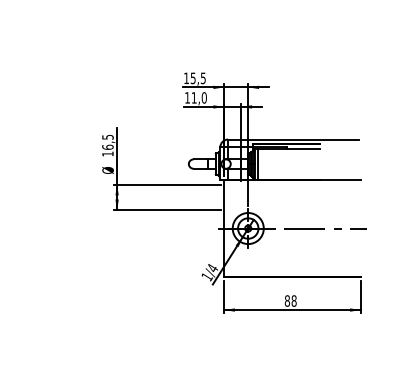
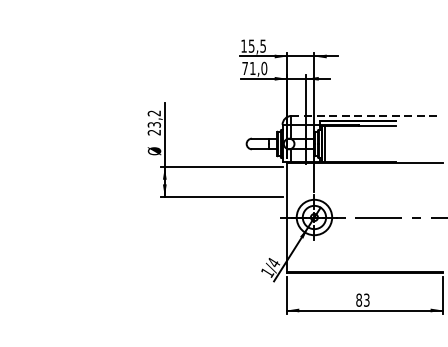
text: (187, 97) -> (245, 68), 11,0 -> 71,0
line: (293, 139) -> (366, 115), solid -> dashed
text: (107, 145) -> (153, 122), 16,5 -> 23,2
text: (293, 300) -> (366, 299), 88 -> 83

